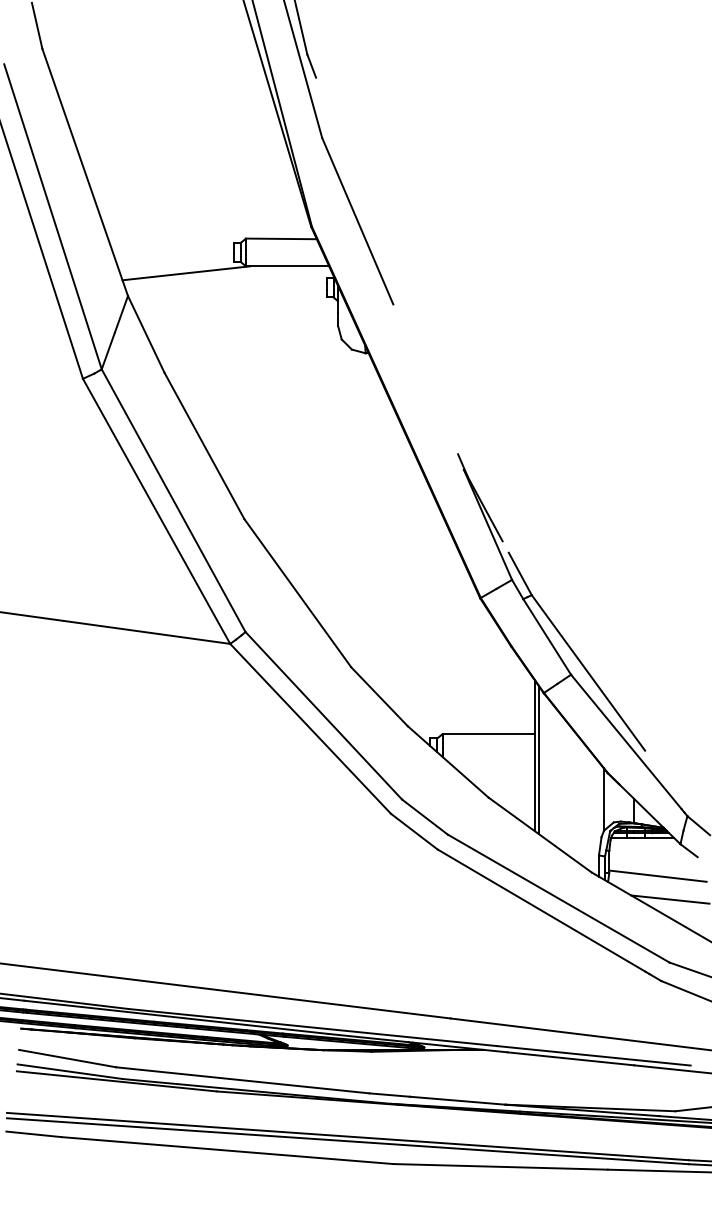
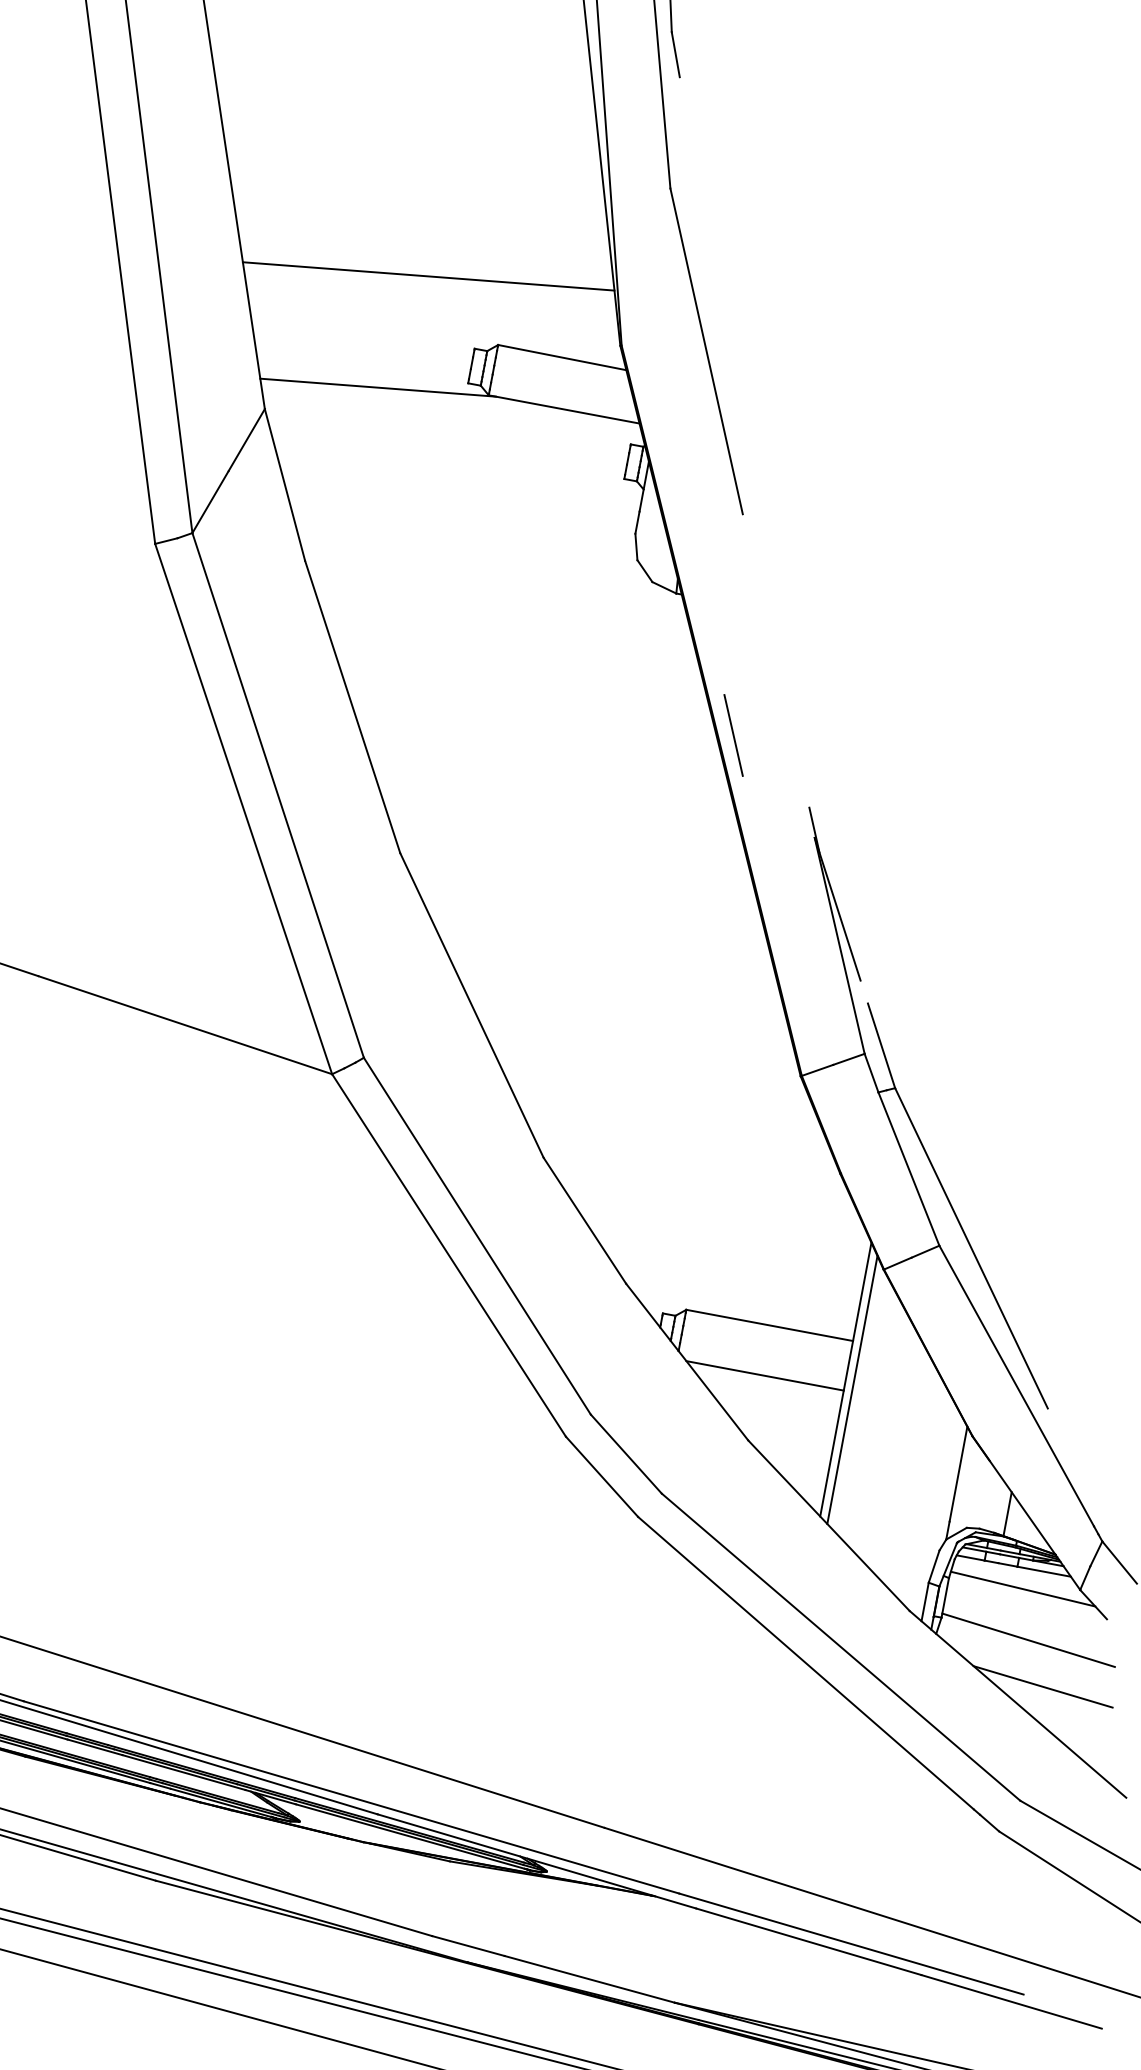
line: (201, 208) -> (427, 275), added
line: (410, 422) -> (733, 734), added
line: (490, 761) -> (763, 1375), added
line: (649, 849) -> (1022, 1589), added

